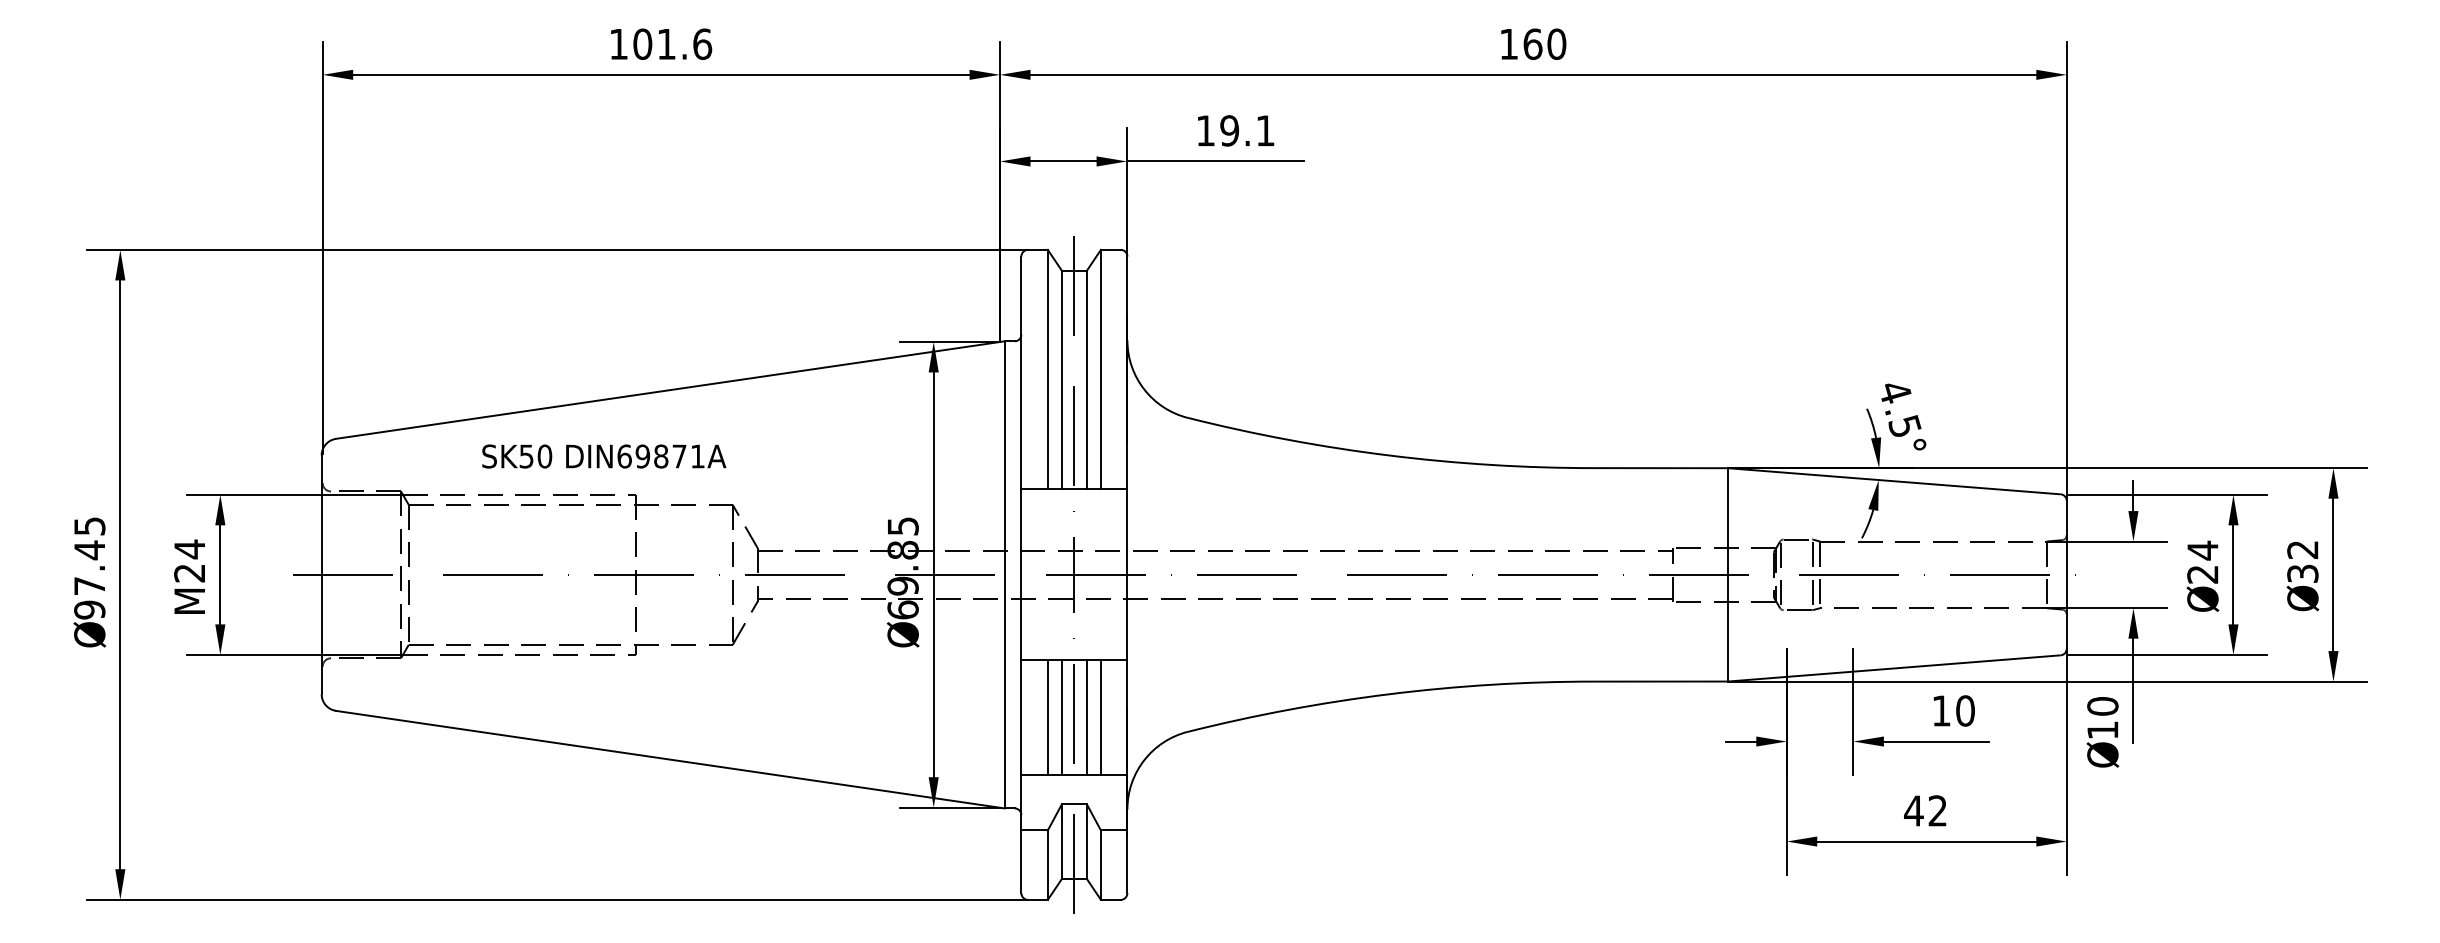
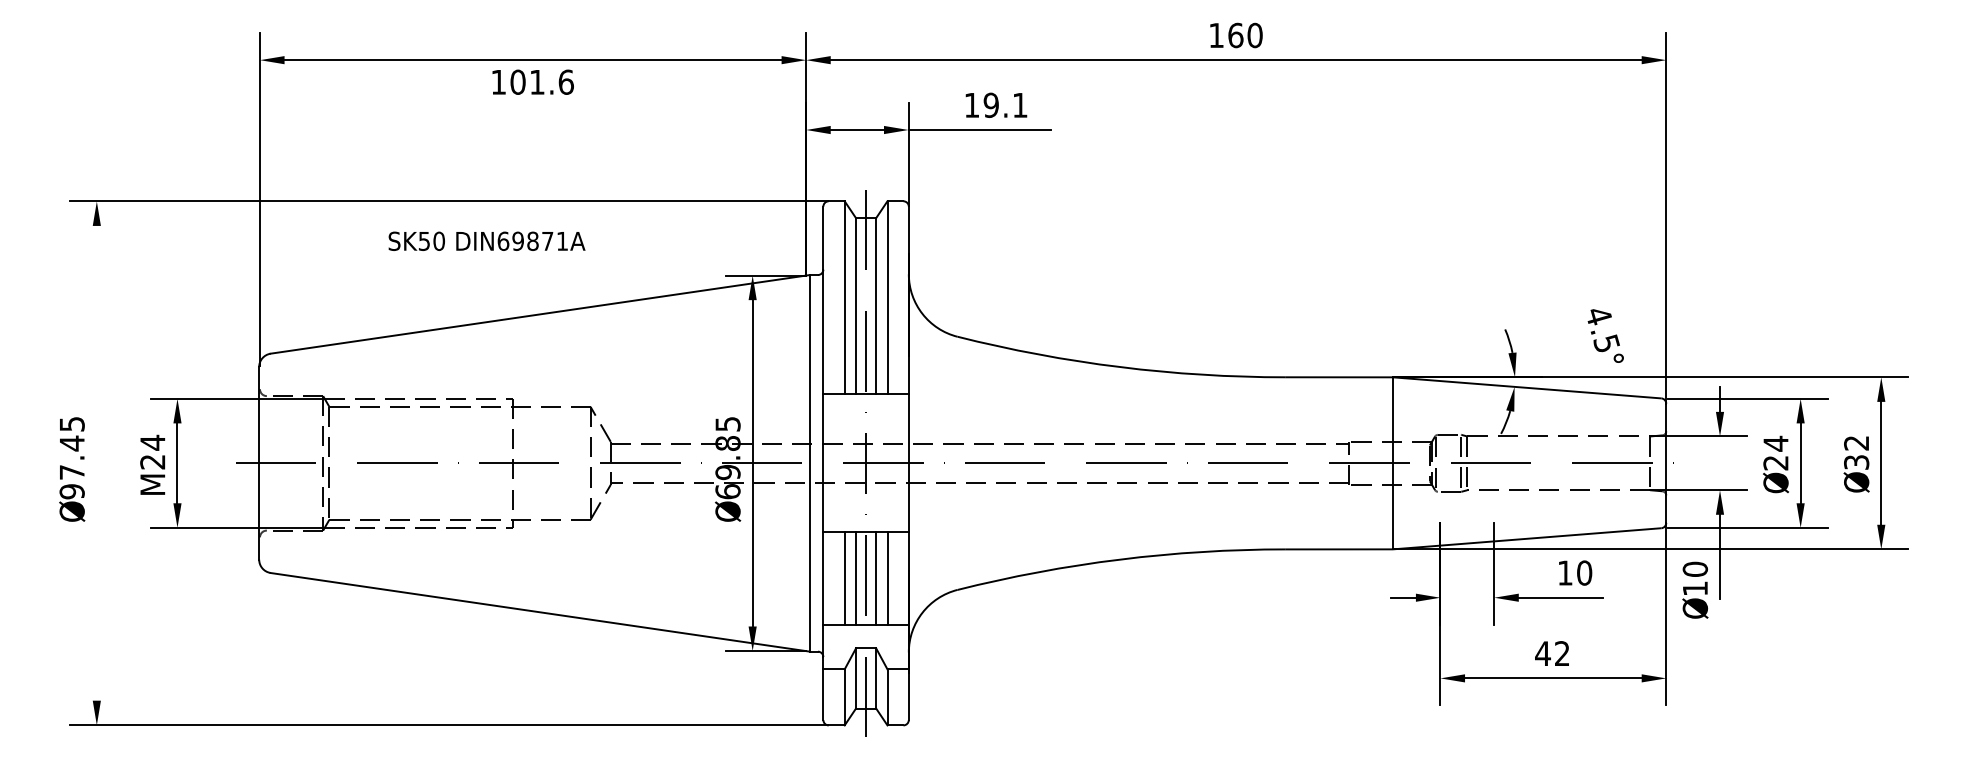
text: (661, 43) -> (533, 81), moved
text: (1903, 416) -> (1605, 335), moved
text: (604, 456) -> (487, 241), moved
line: (120, 574) -> (96, 463), removed

